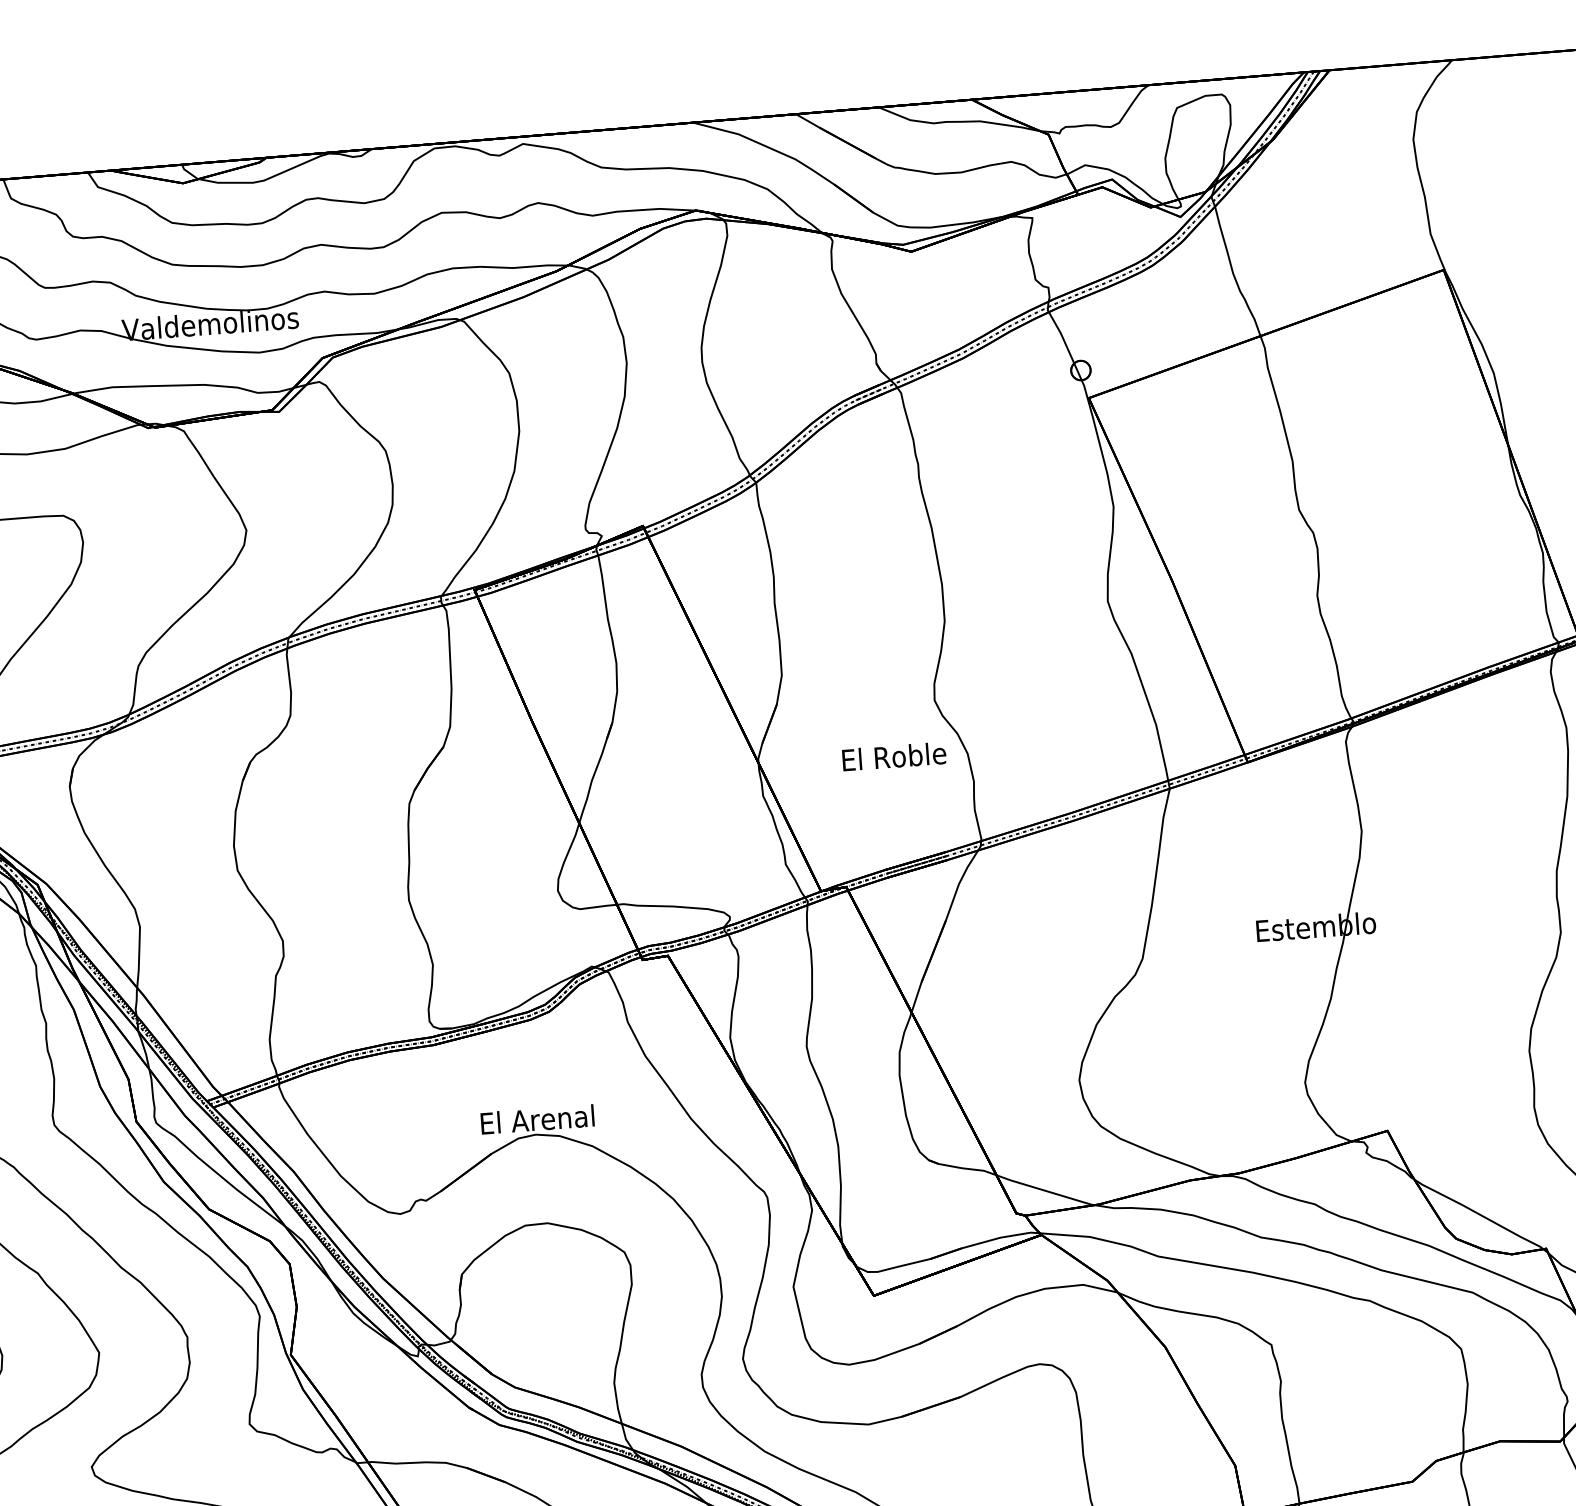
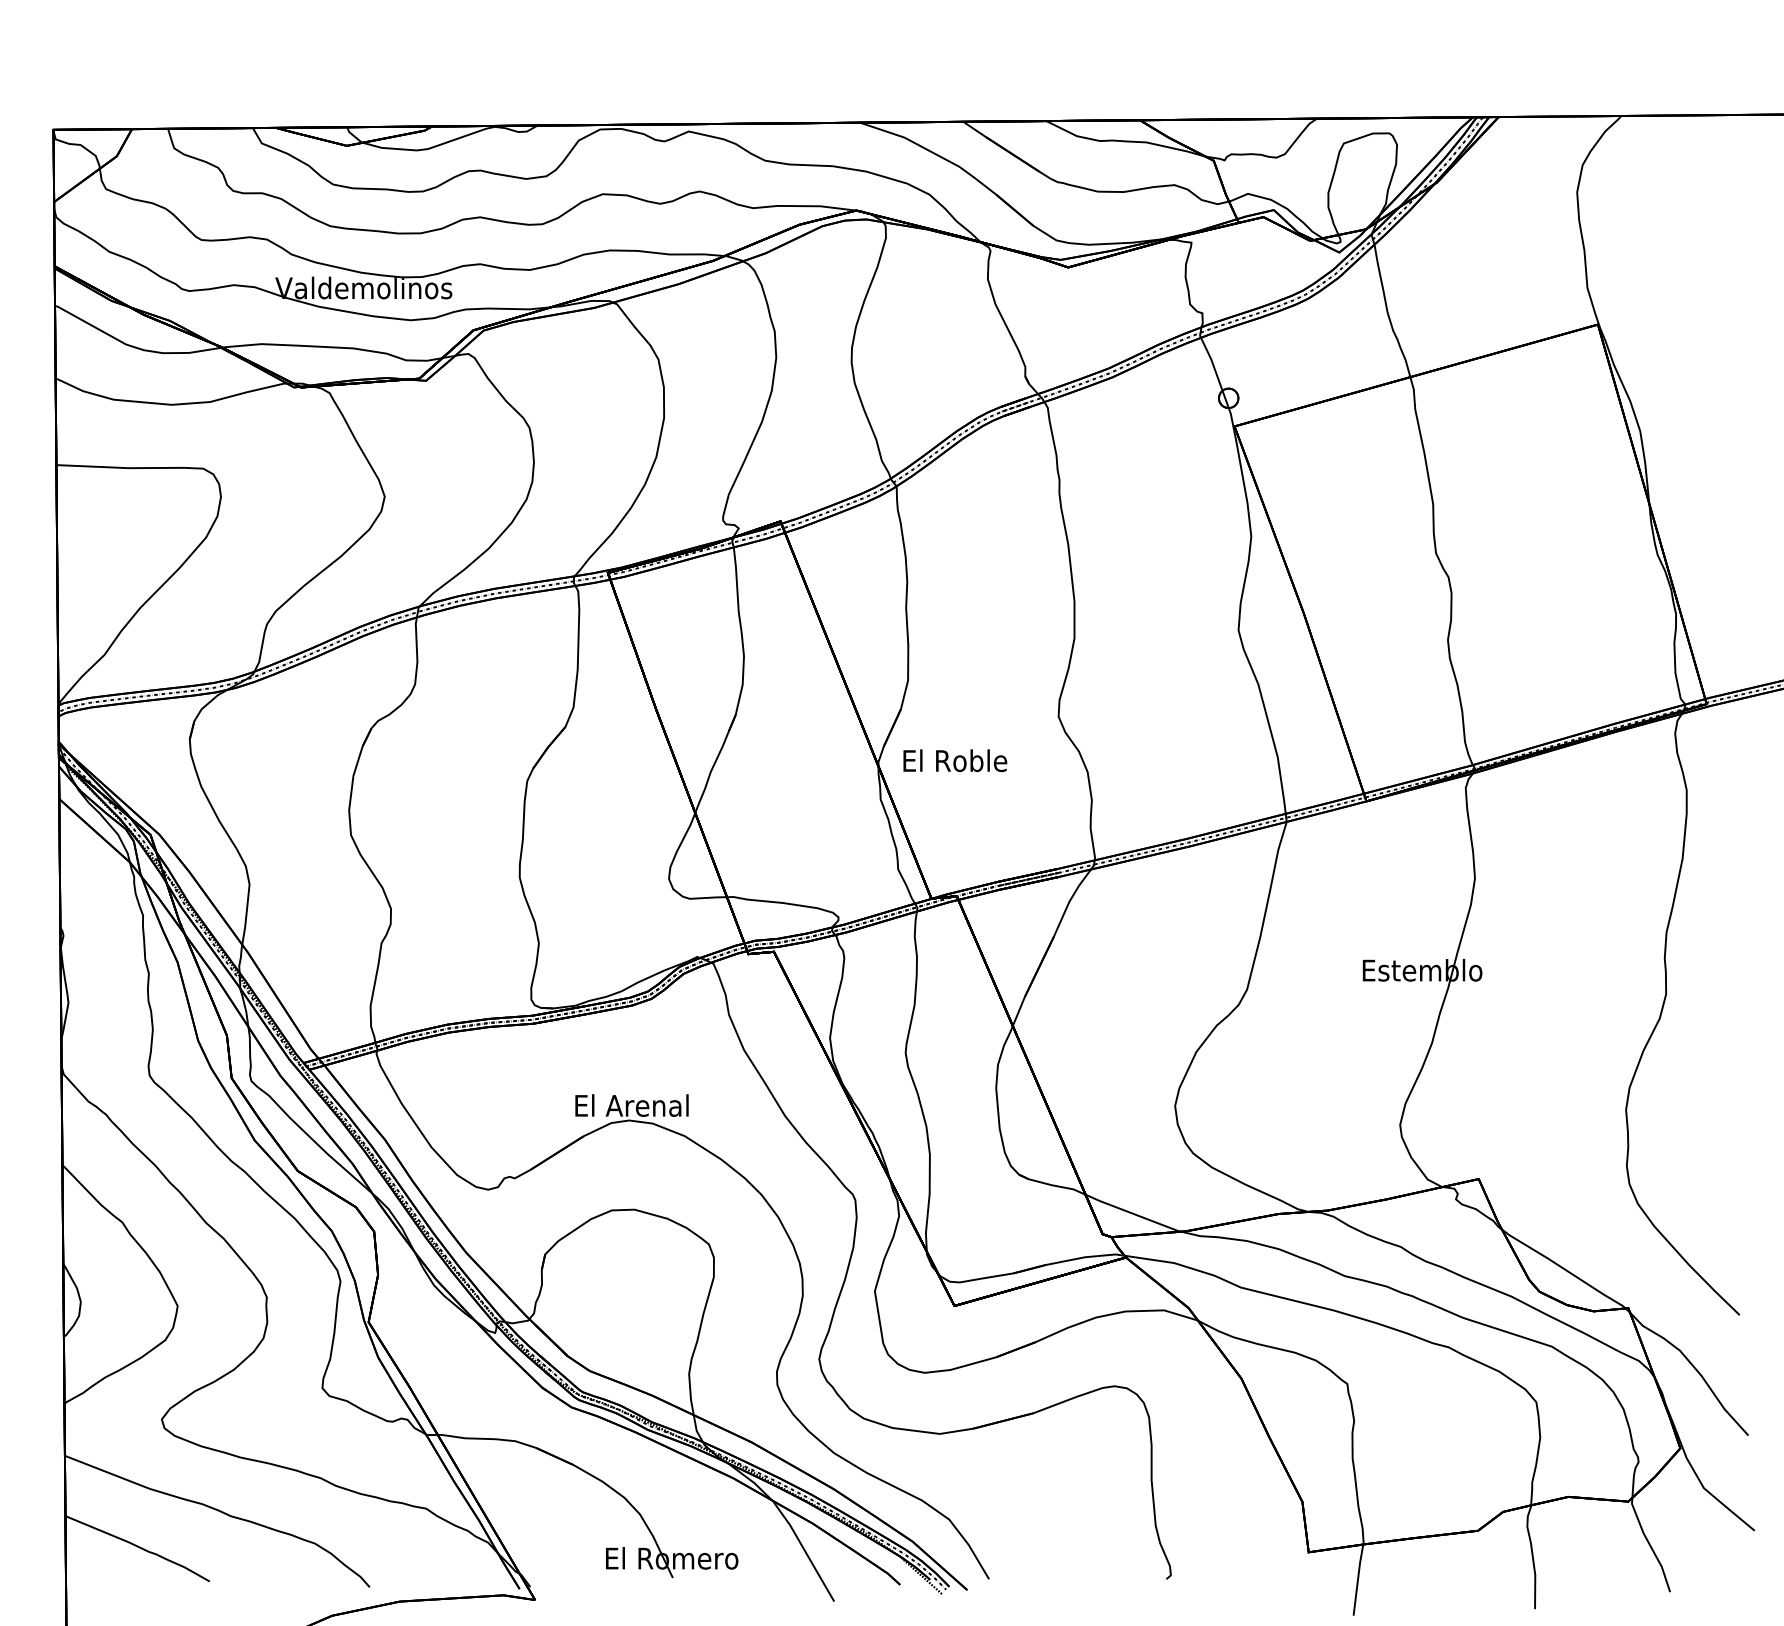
text: (894, 756) -> (955, 760), moved

